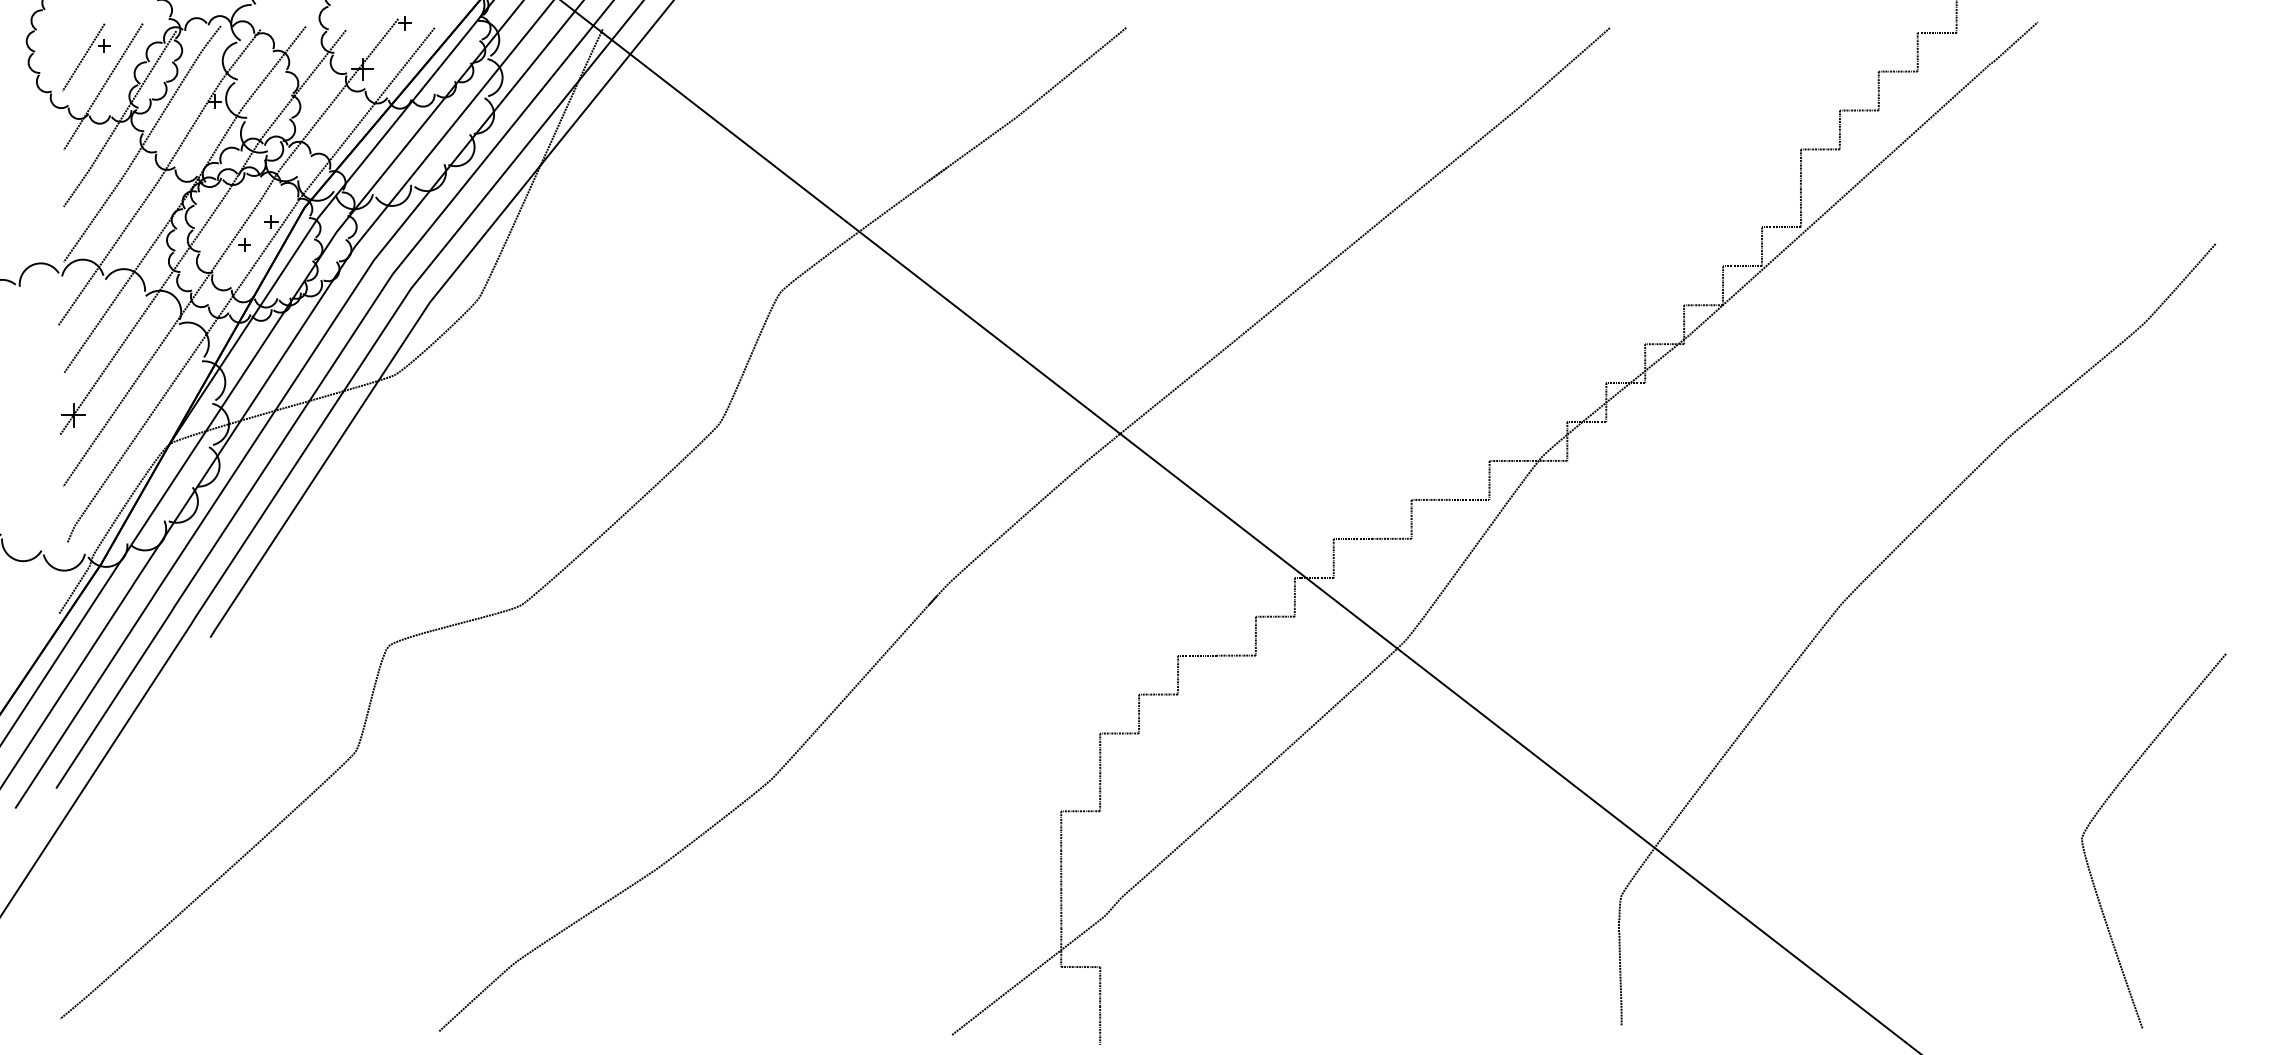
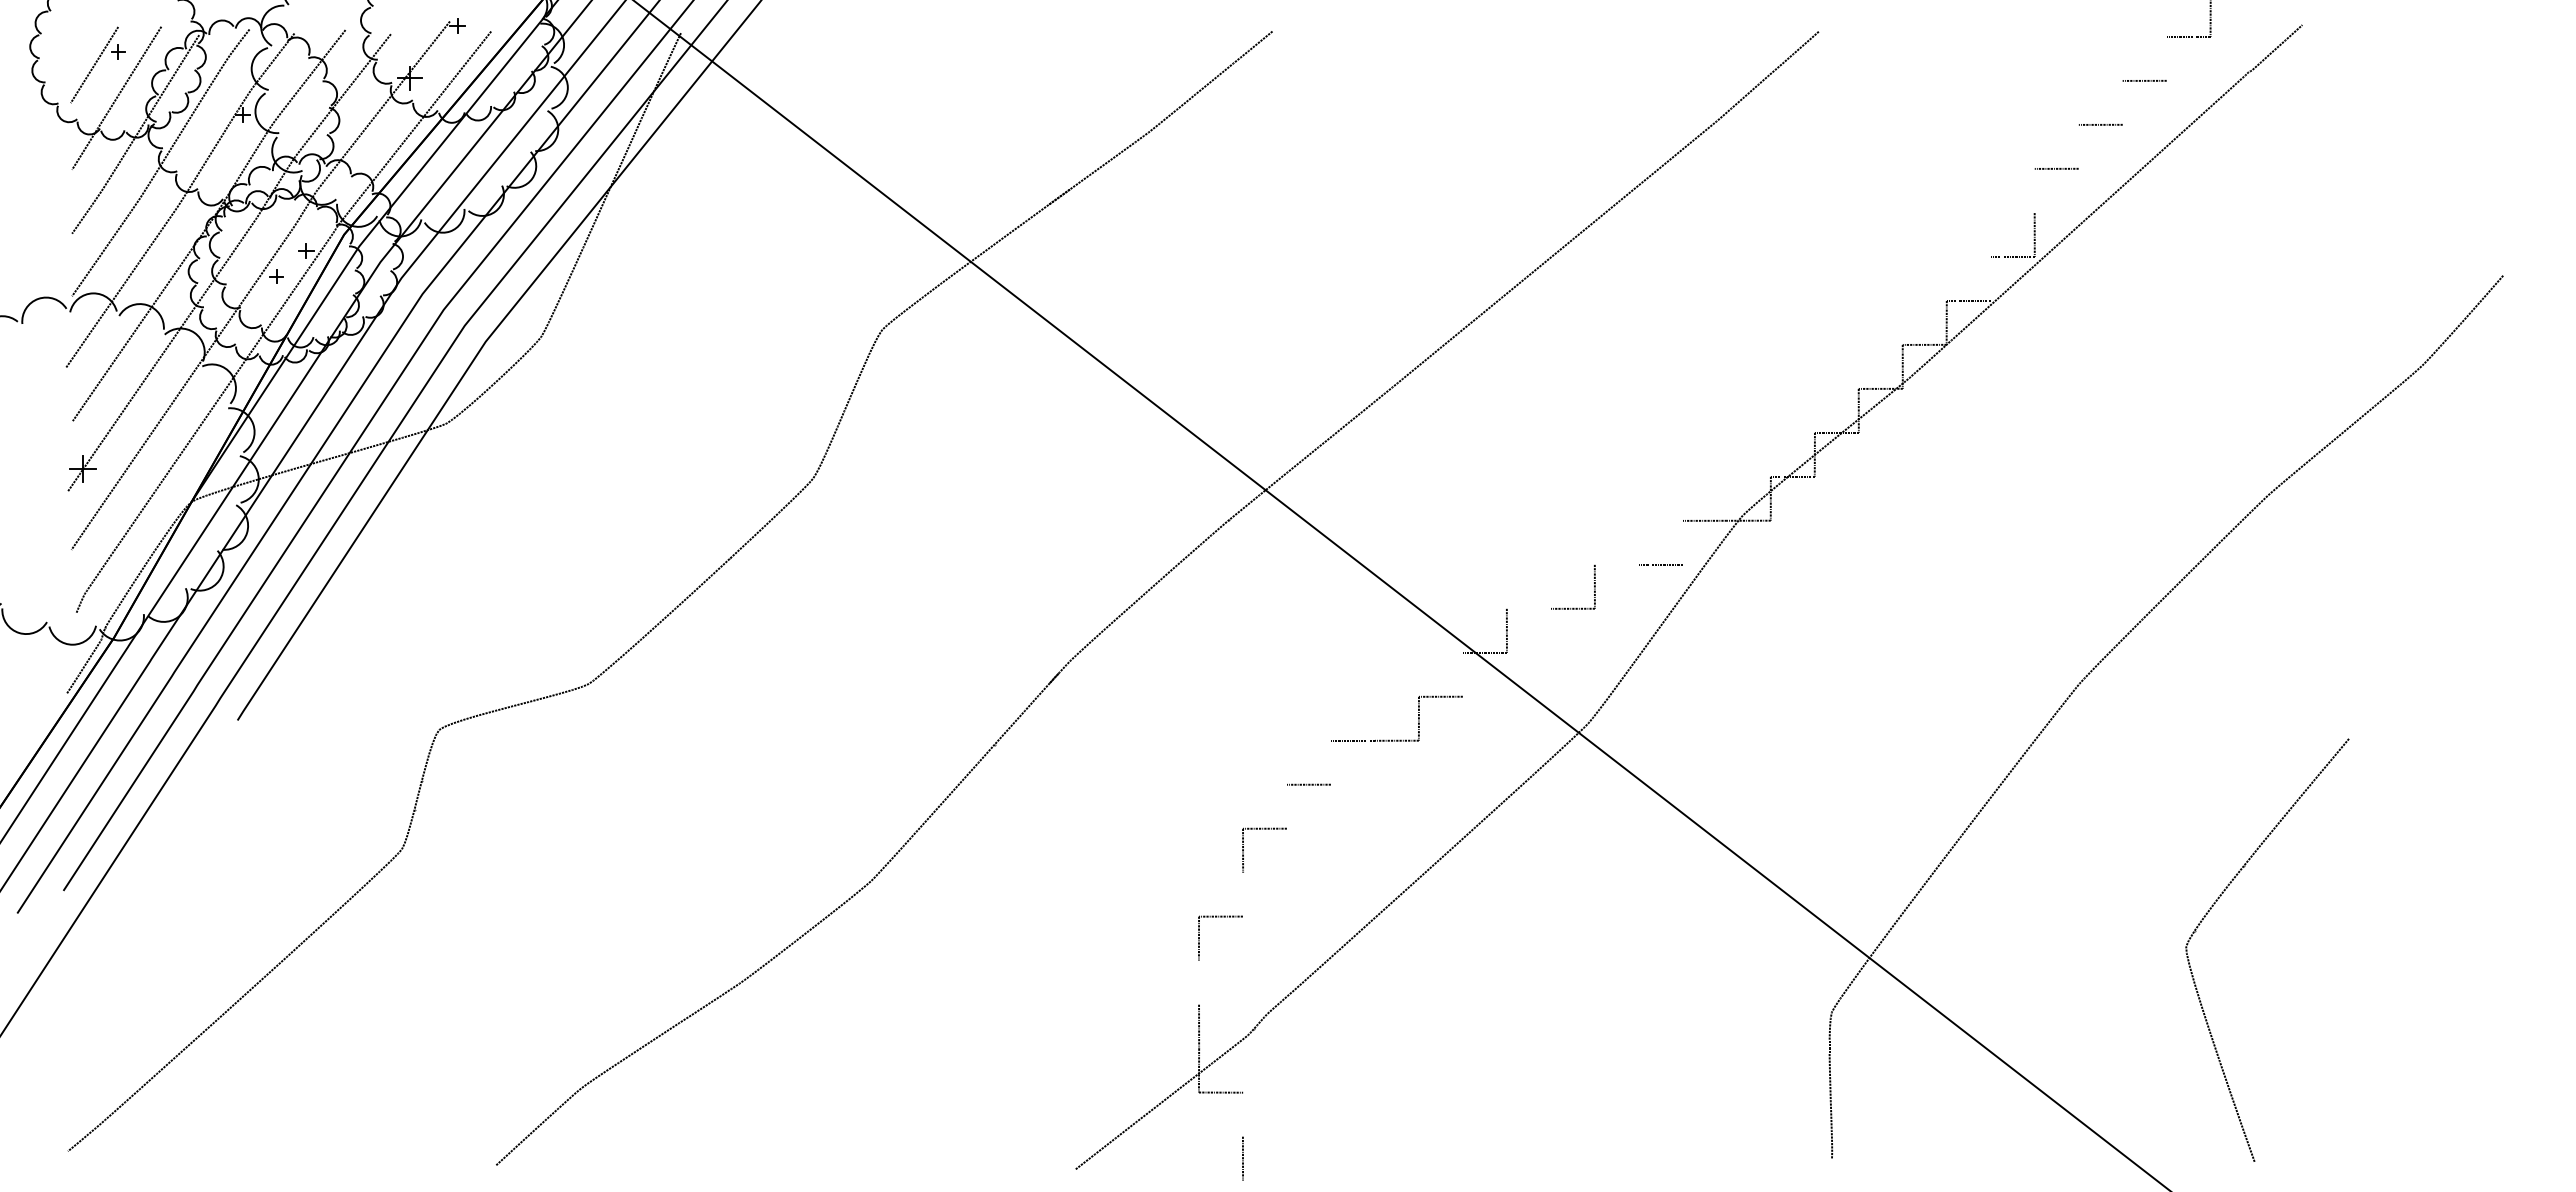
line: (1917, 51) -> (2166, 58), removed
line: (1878, 90) -> (2122, 102), removed
line: (1839, 129) -> (2078, 146), removed
line: (1800, 168) -> (2034, 190), removed
line: (1761, 246) -> (1990, 278), removed
line: (1489, 480) -> (1682, 542), removed
line: (1430, 499) -> (1616, 564), removed
line: (1352, 538) -> (1528, 608), removed
line: (1294, 596) -> (1462, 674), removed
line: (1177, 674) -> (1330, 762), removed
line: (1138, 713) -> (1286, 806), removed
line: (1099, 791) -> (1242, 894), removed
curve: (2104, 804) -> (2211, 909), moved
line: (1060, 869) -> (1198, 982), removed
line: (1099, 986) -> (1242, 1114), removed

